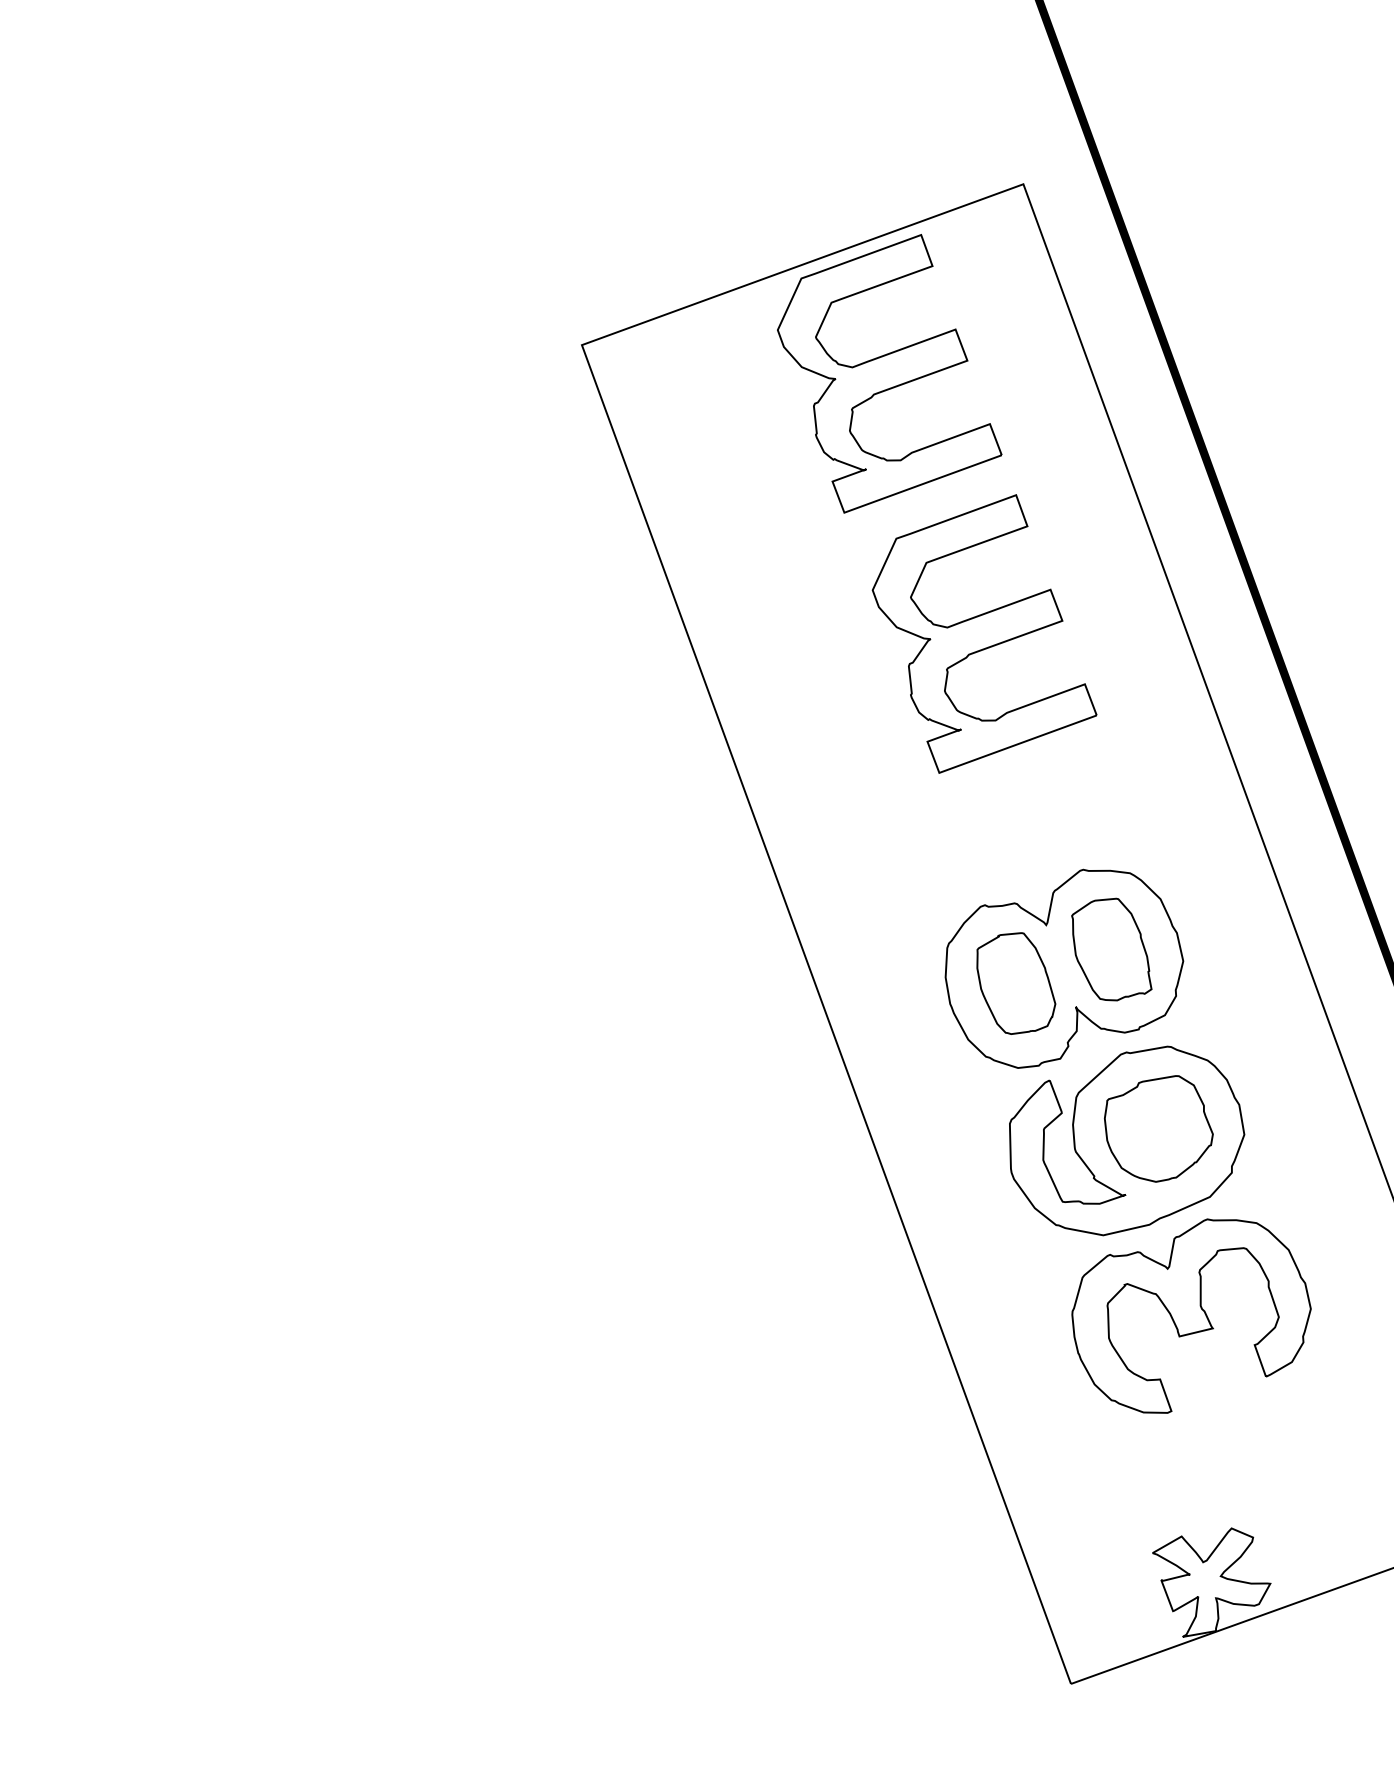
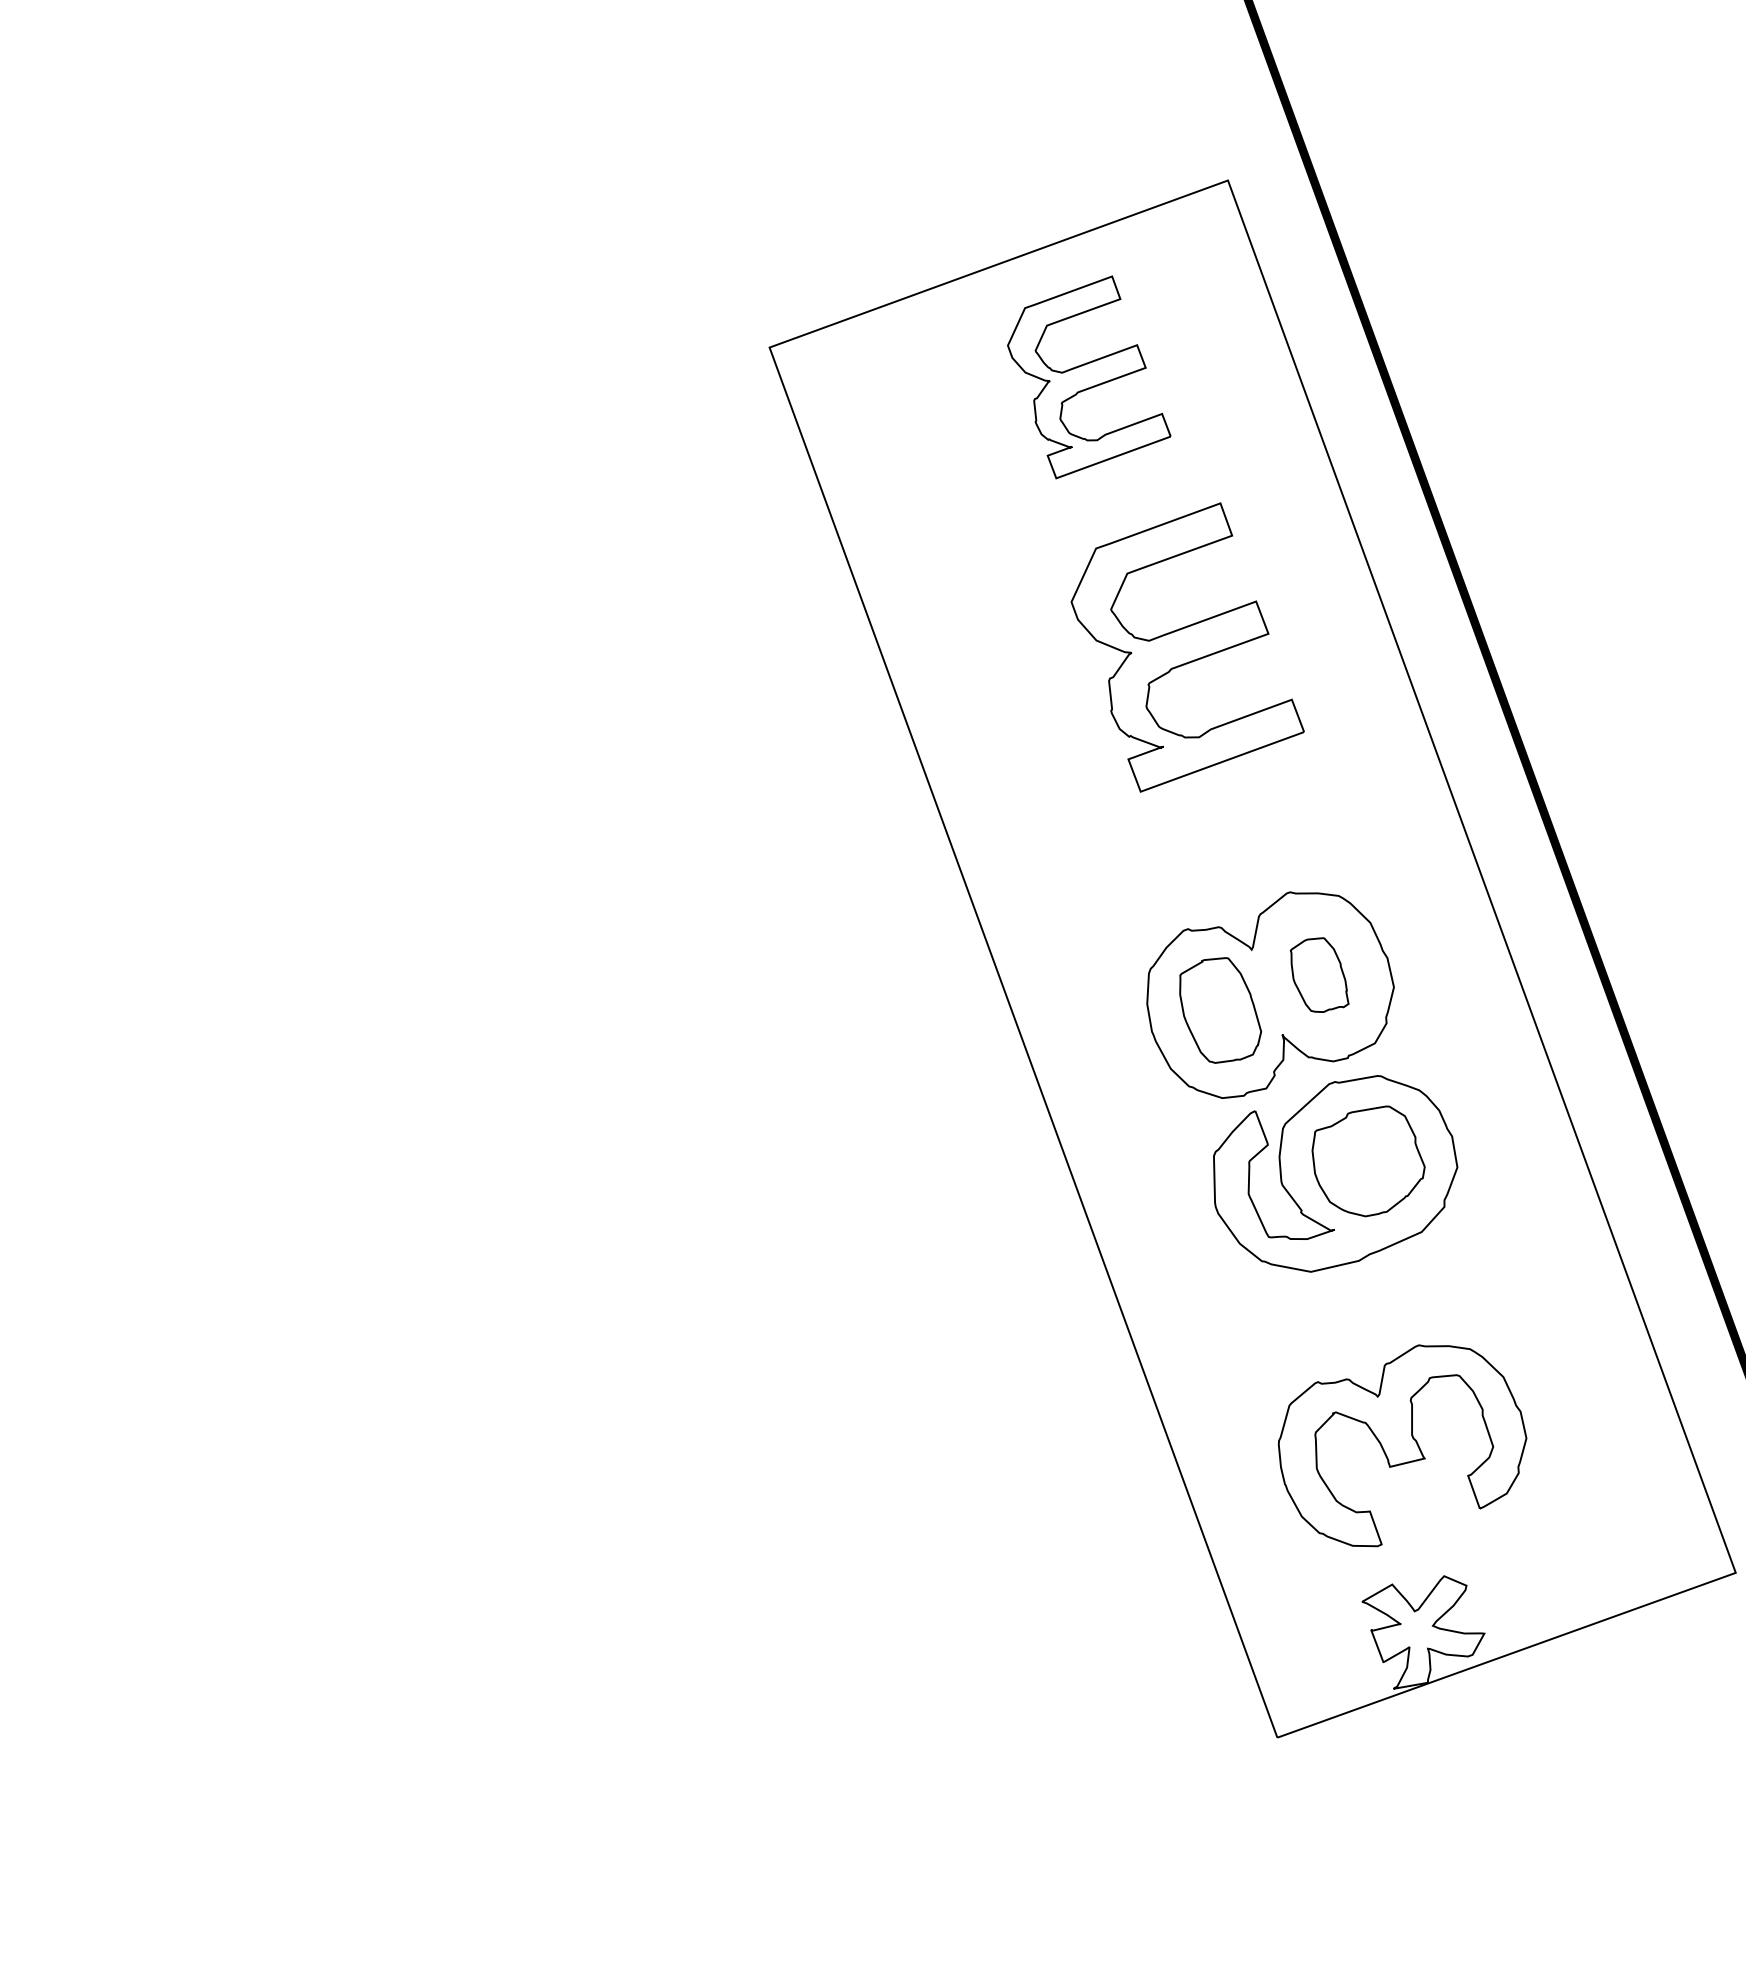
part: (890, 373) -> (1089, 377), size x0.7
part: (1111, 948) -> (1319, 974), size x0.7
part: (1191, 1315) -> (1402, 1445), moved

